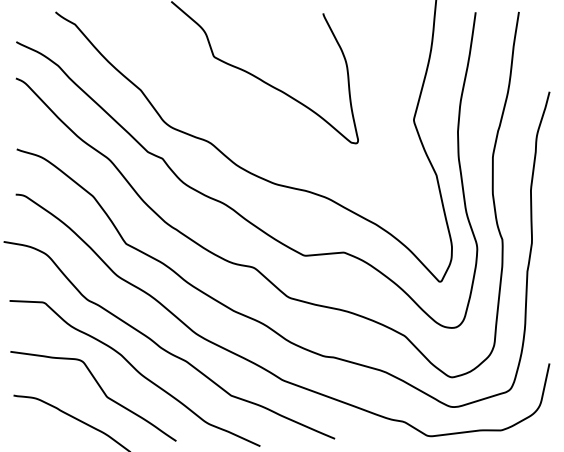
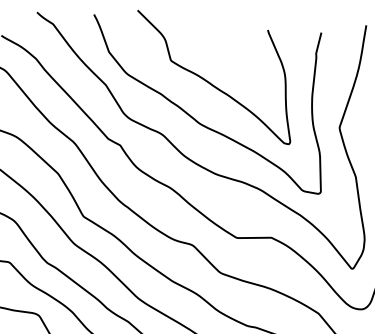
curve: (246, 121) -> (195, 118), added

